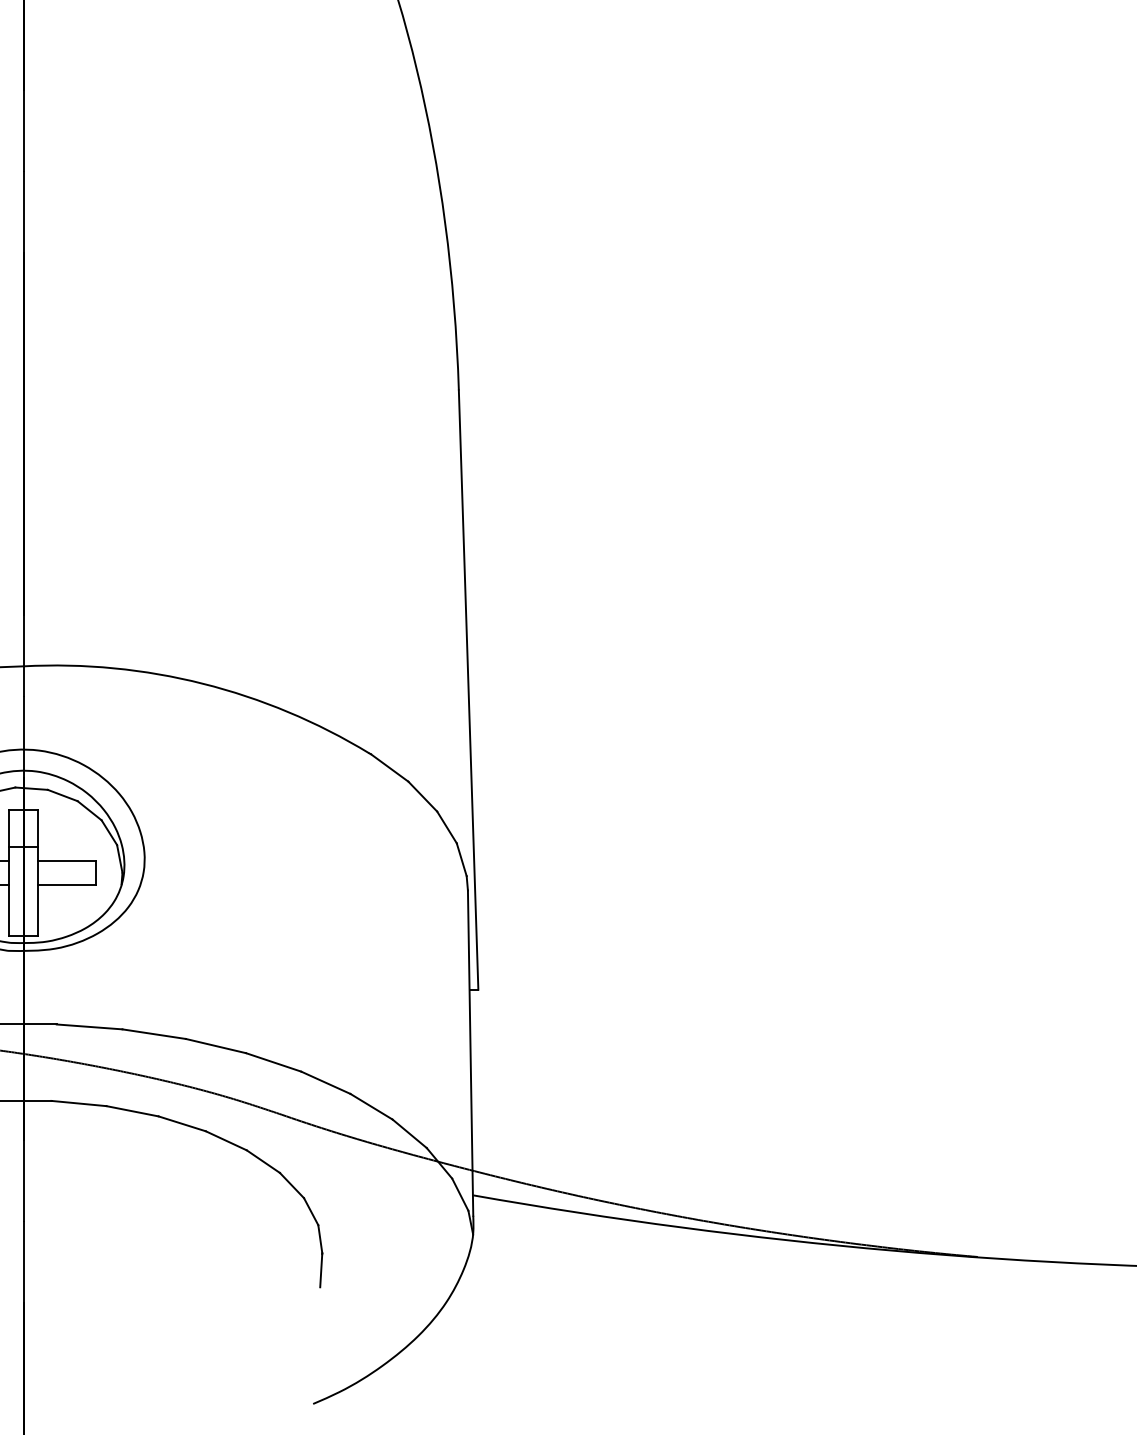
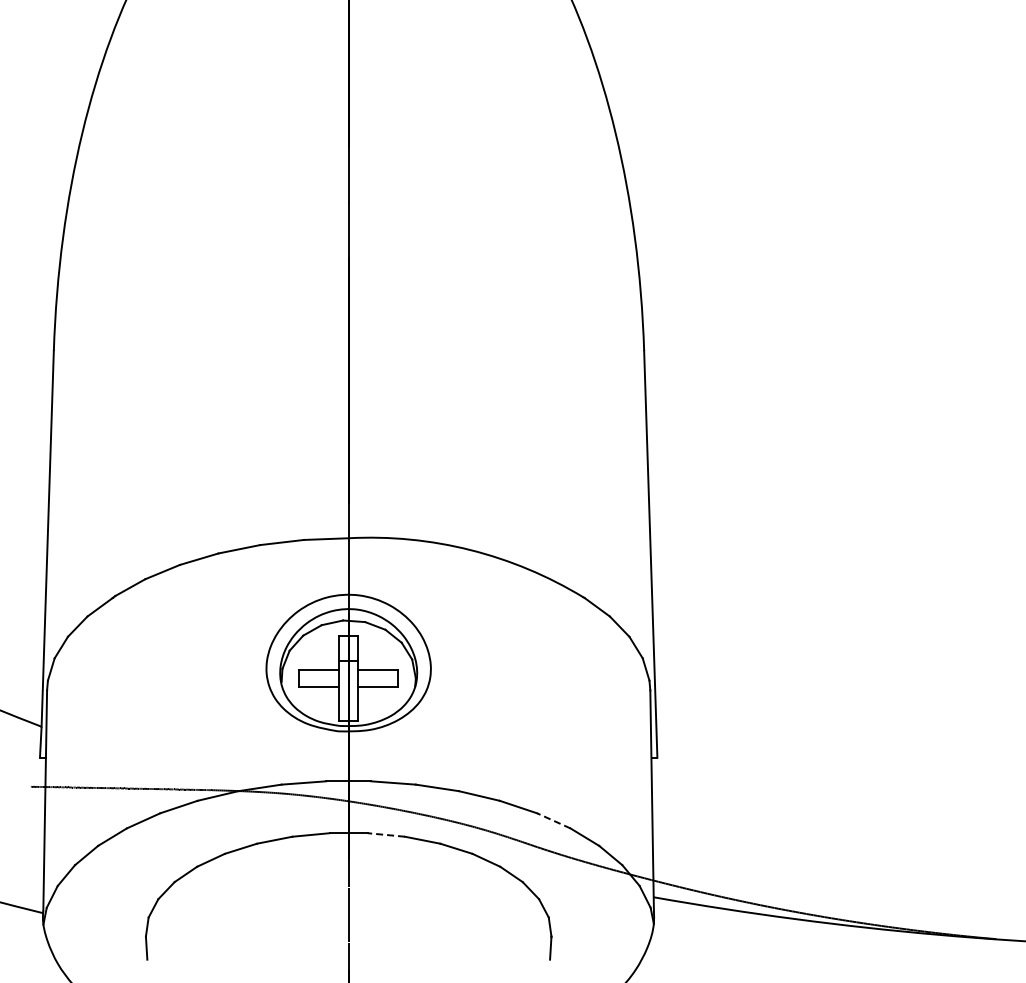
line: (325, 1082) -> (553, 820), solid -> dashed
line: (79, 1102) -> (386, 834), solid -> dashed

